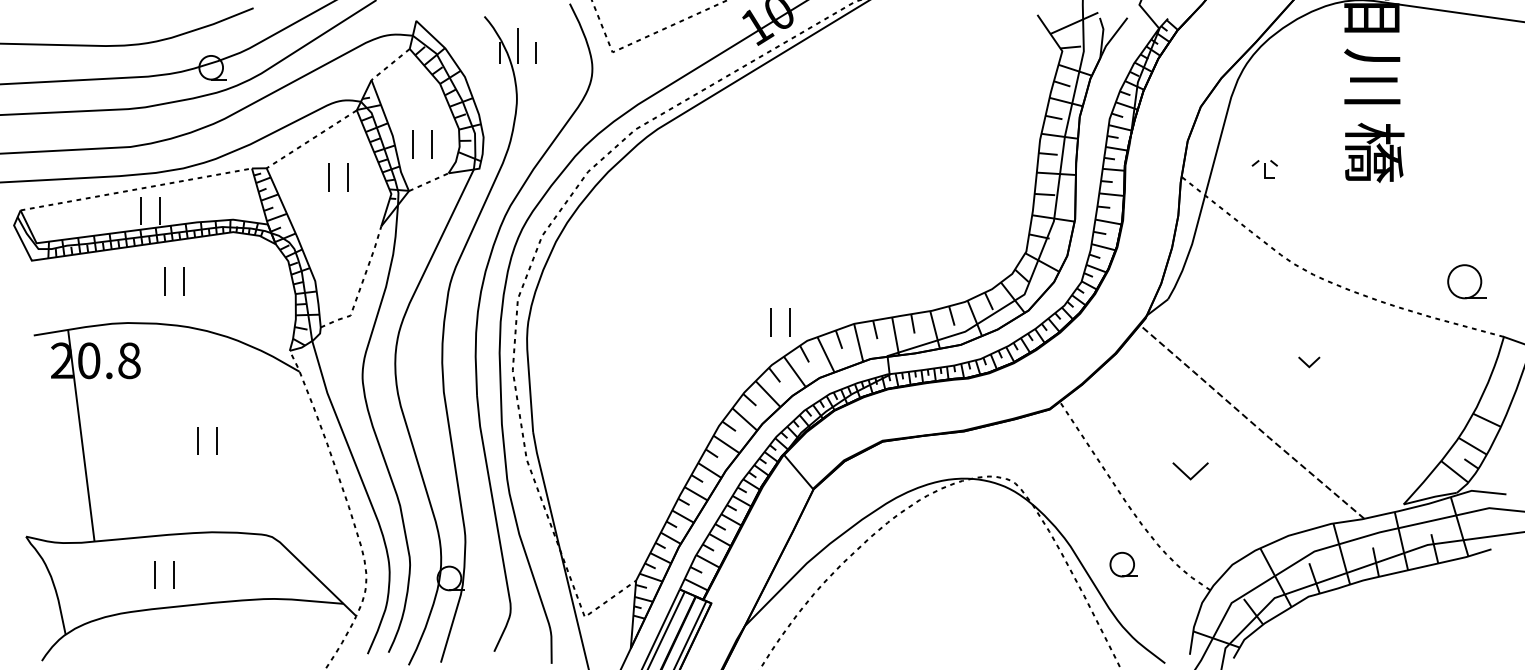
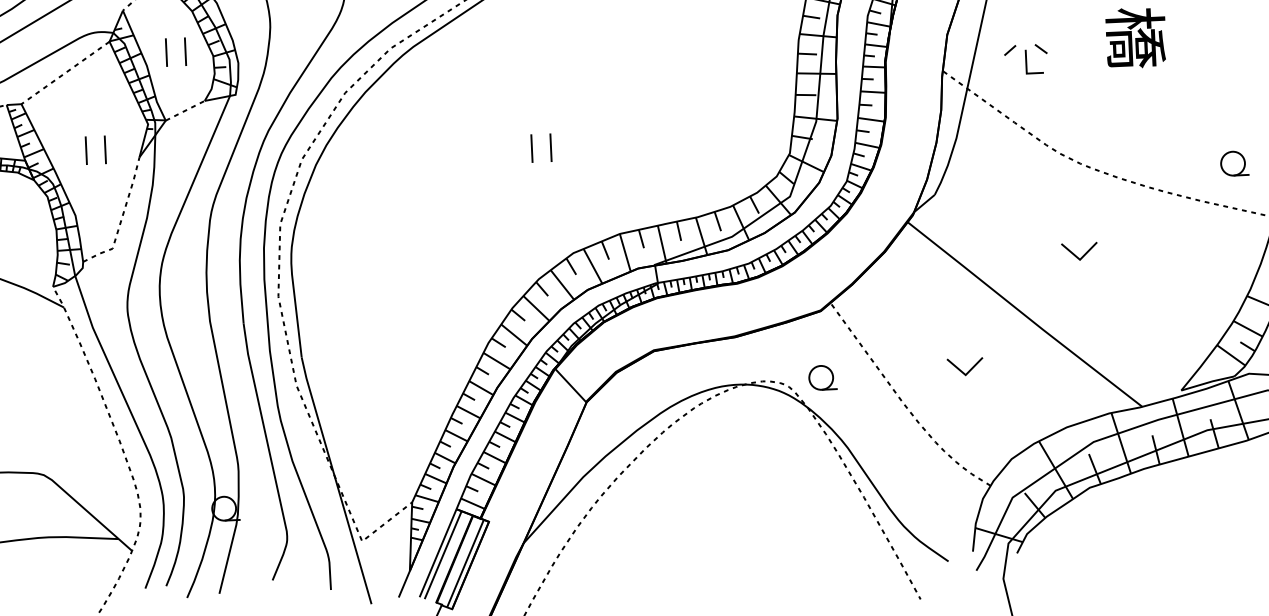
part: (413, 144) -> (167, 52), moved
part: (1264, 168) -> (1025, 58), size x1.67
part: (329, 177) -> (86, 150), moved
part: (1466, 281) -> (1234, 163), size x0.71
part: (771, 322) -> (532, 148), moved
part: (1309, 362) -> (1079, 252), size x1.67
line: (1251, 422) -> (1024, 315), dashed -> solid
part: (1123, 564) -> (822, 377), moved

